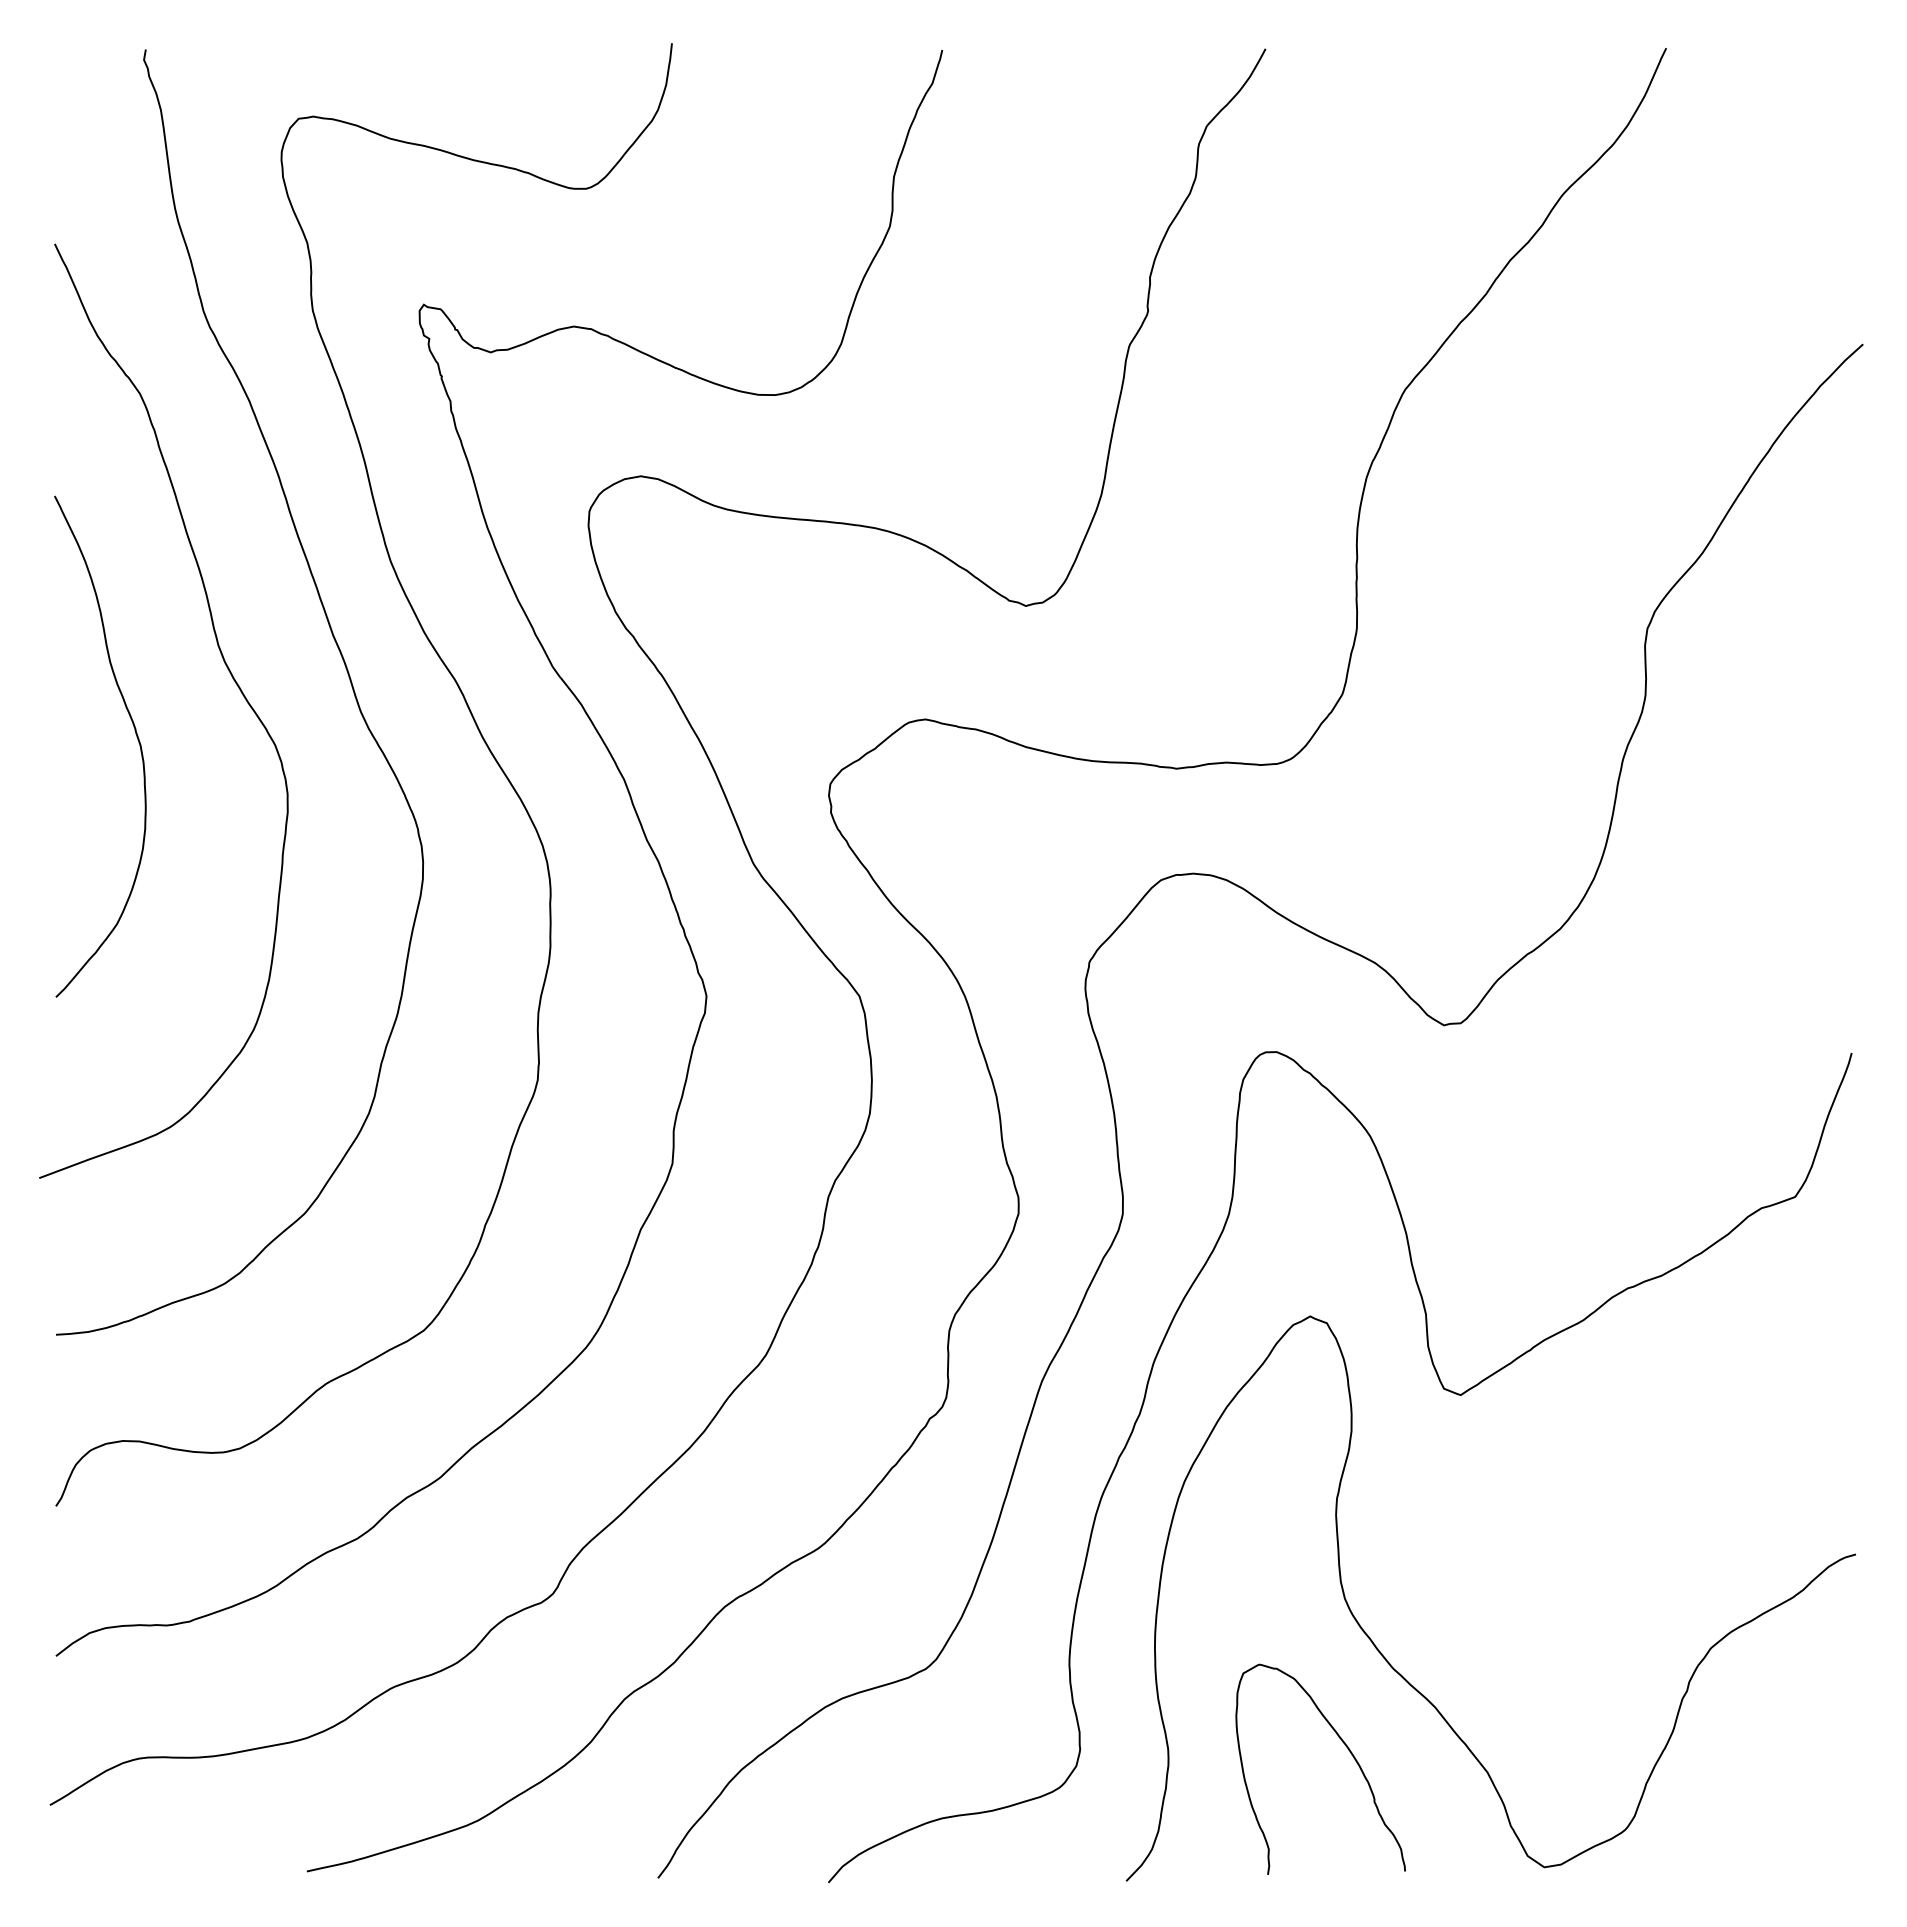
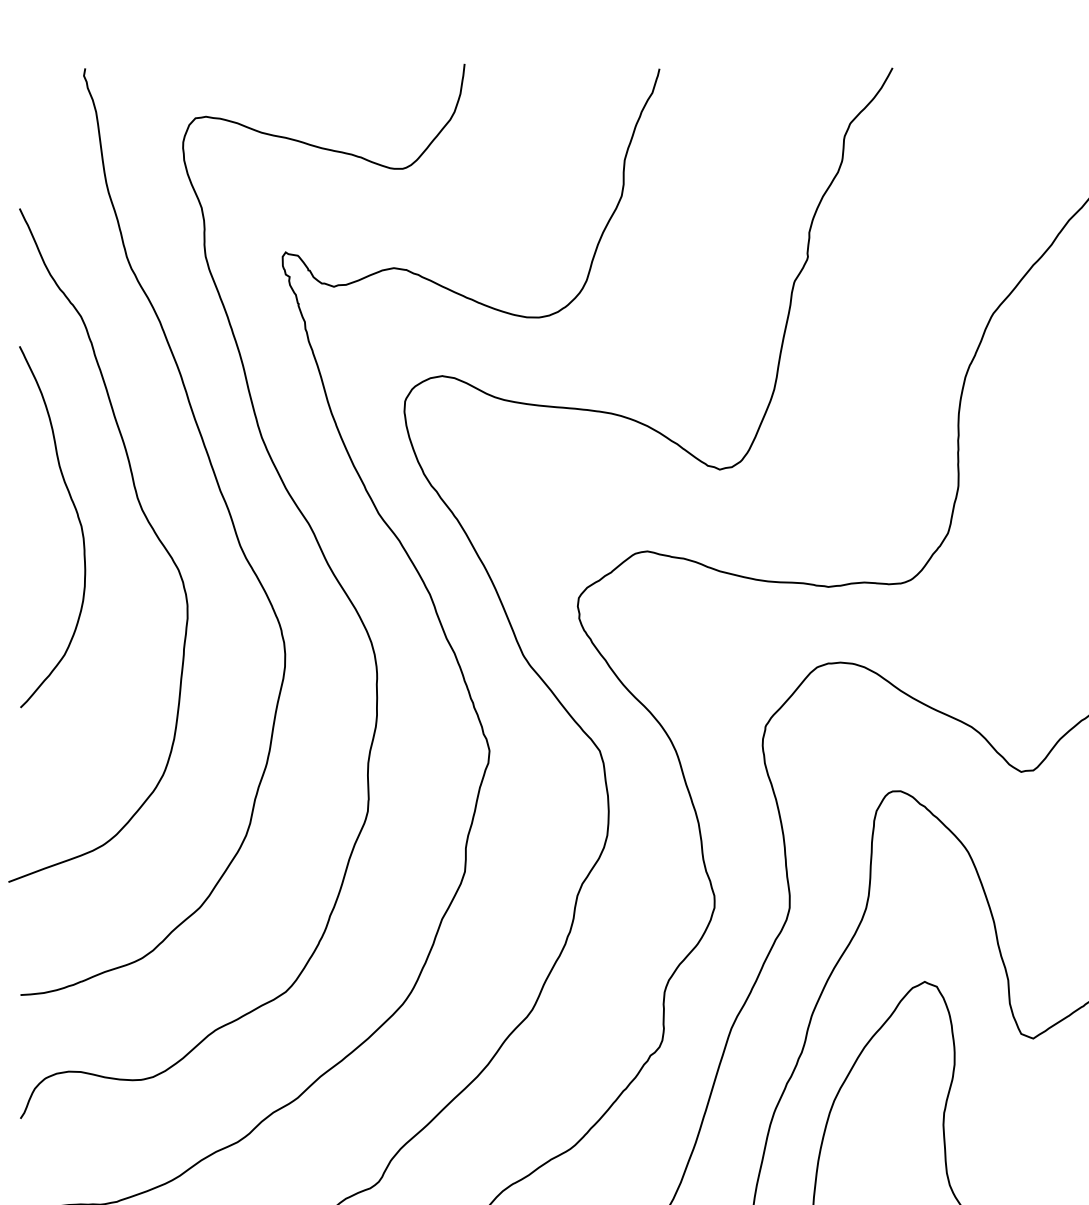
curve: (135, 734) -> (77, 518), moved

